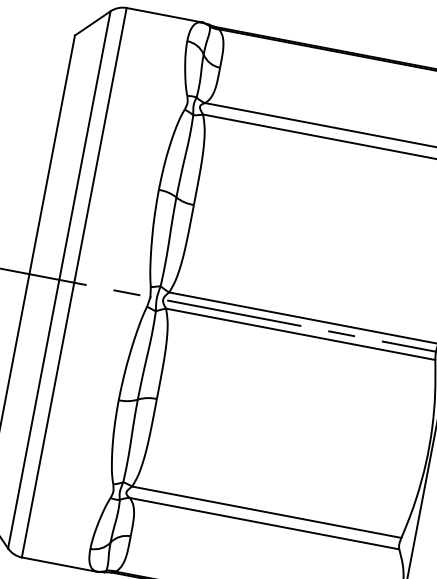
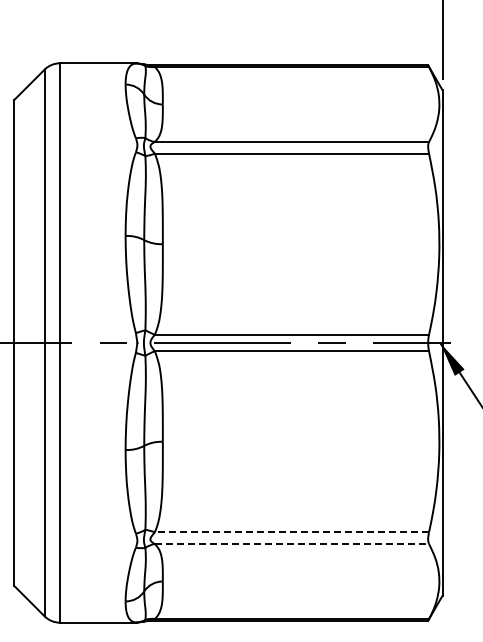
line: (266, 512) -> (291, 532), solid -> dashed
line: (265, 523) -> (292, 543), solid -> dashed

